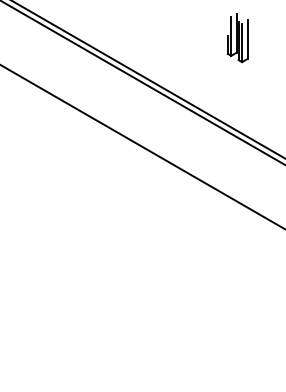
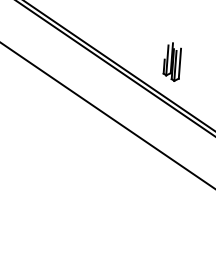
part: (237, 38) -> (172, 62), moved

